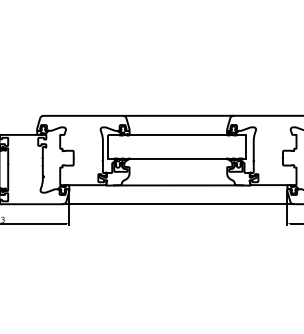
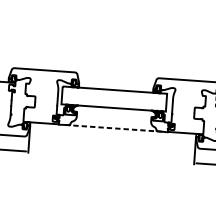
line: (178, 115) -> (117, 75), removed
line: (177, 185) -> (112, 128), solid -> dashed
line: (178, 204) -> (112, 142), removed

